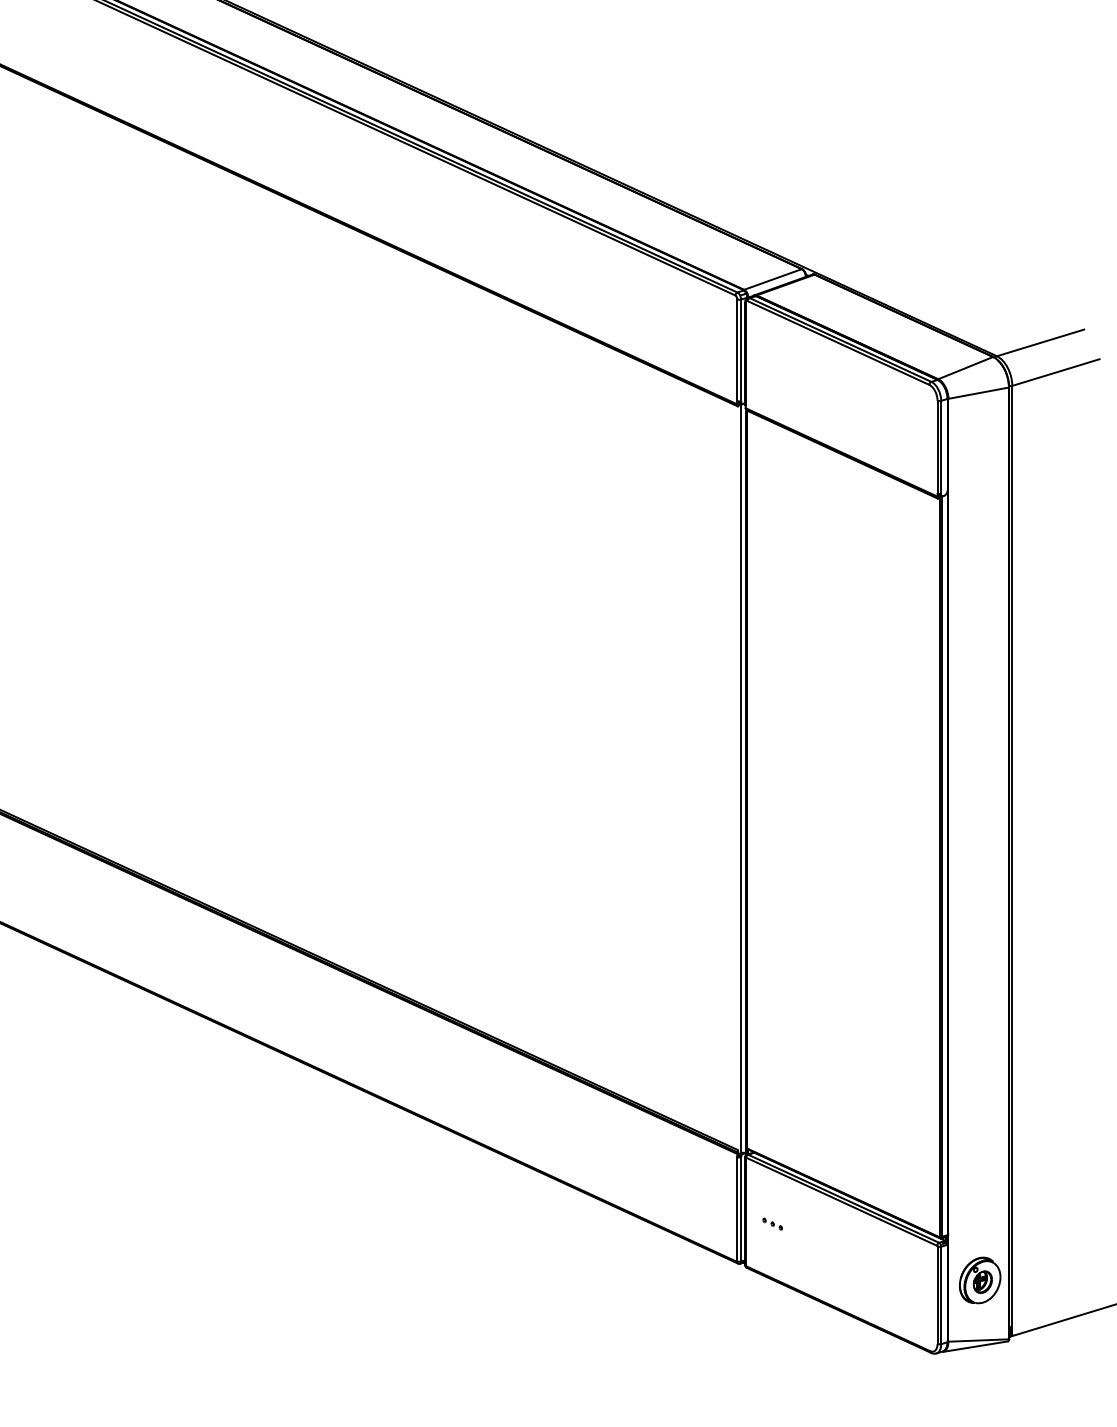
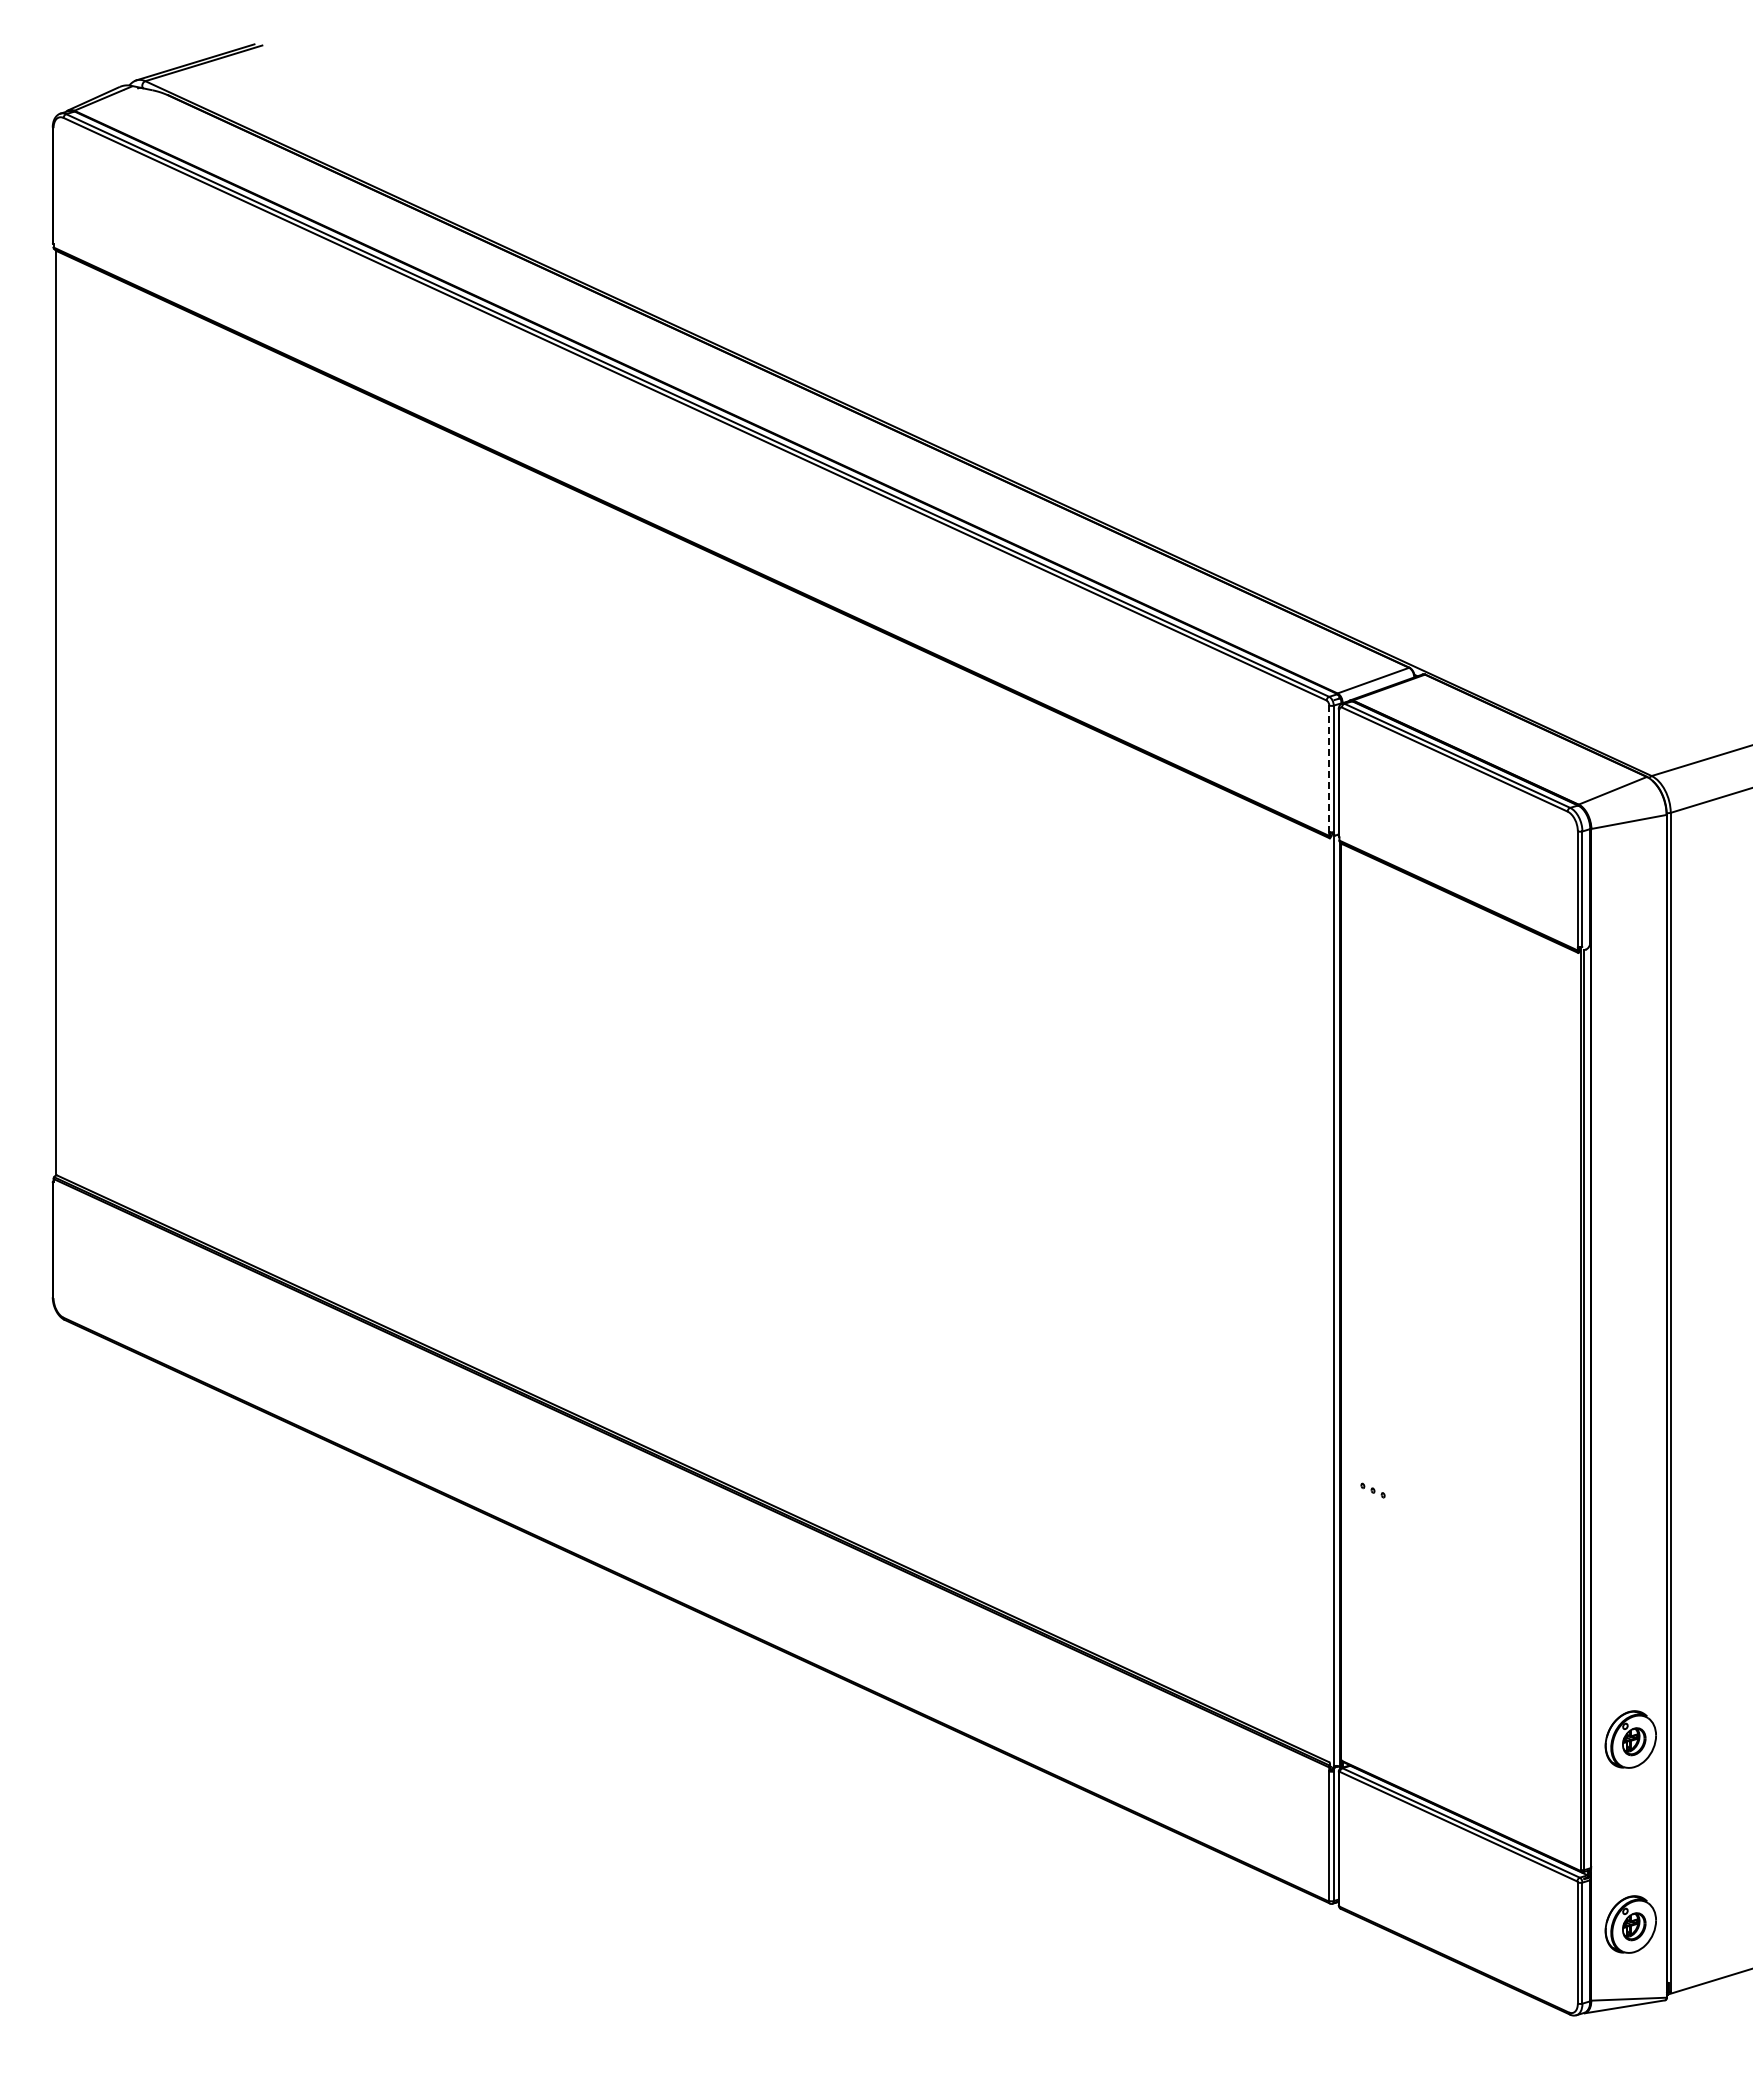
line: (737, 350) -> (1329, 769), solid -> dashed
part: (979, 1131) -> (1630, 1739), added
part: (772, 1224) -> (1372, 1490), moved

